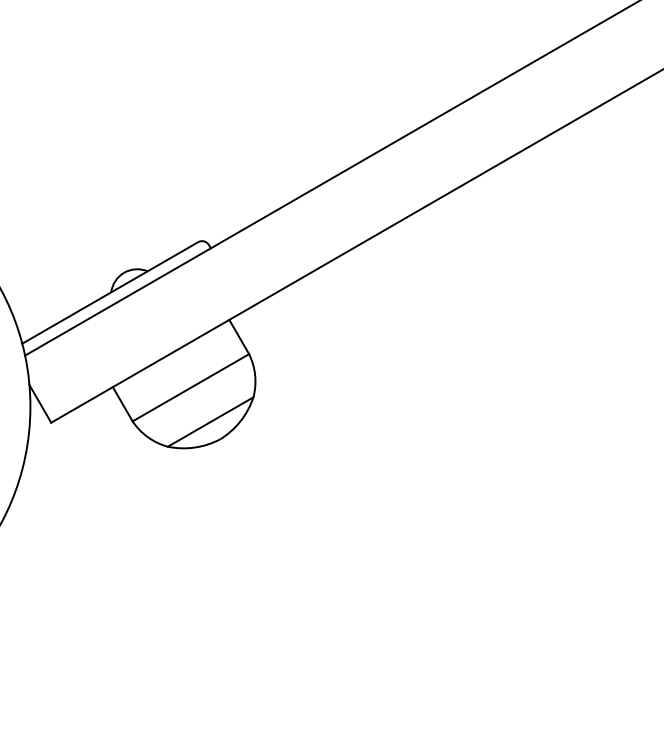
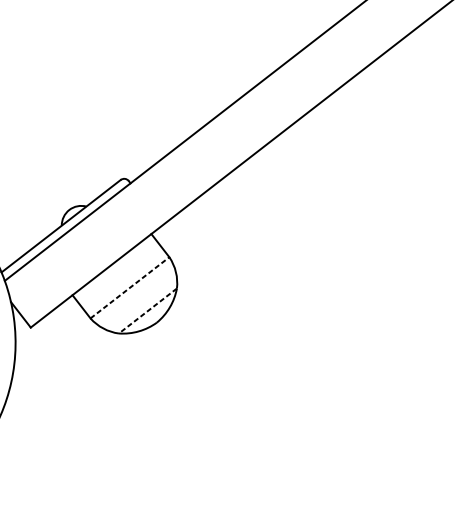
line: (191, 387) -> (130, 287), solid -> dashed
line: (210, 422) -> (147, 311), solid -> dashed

